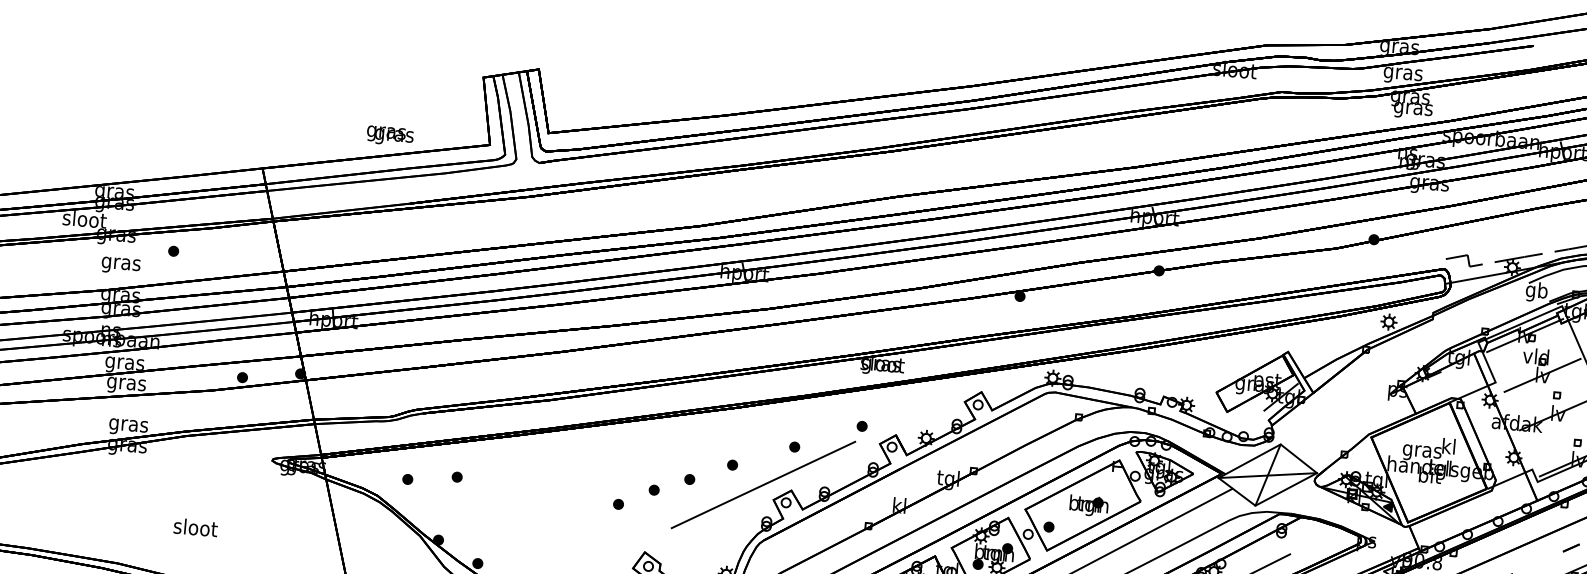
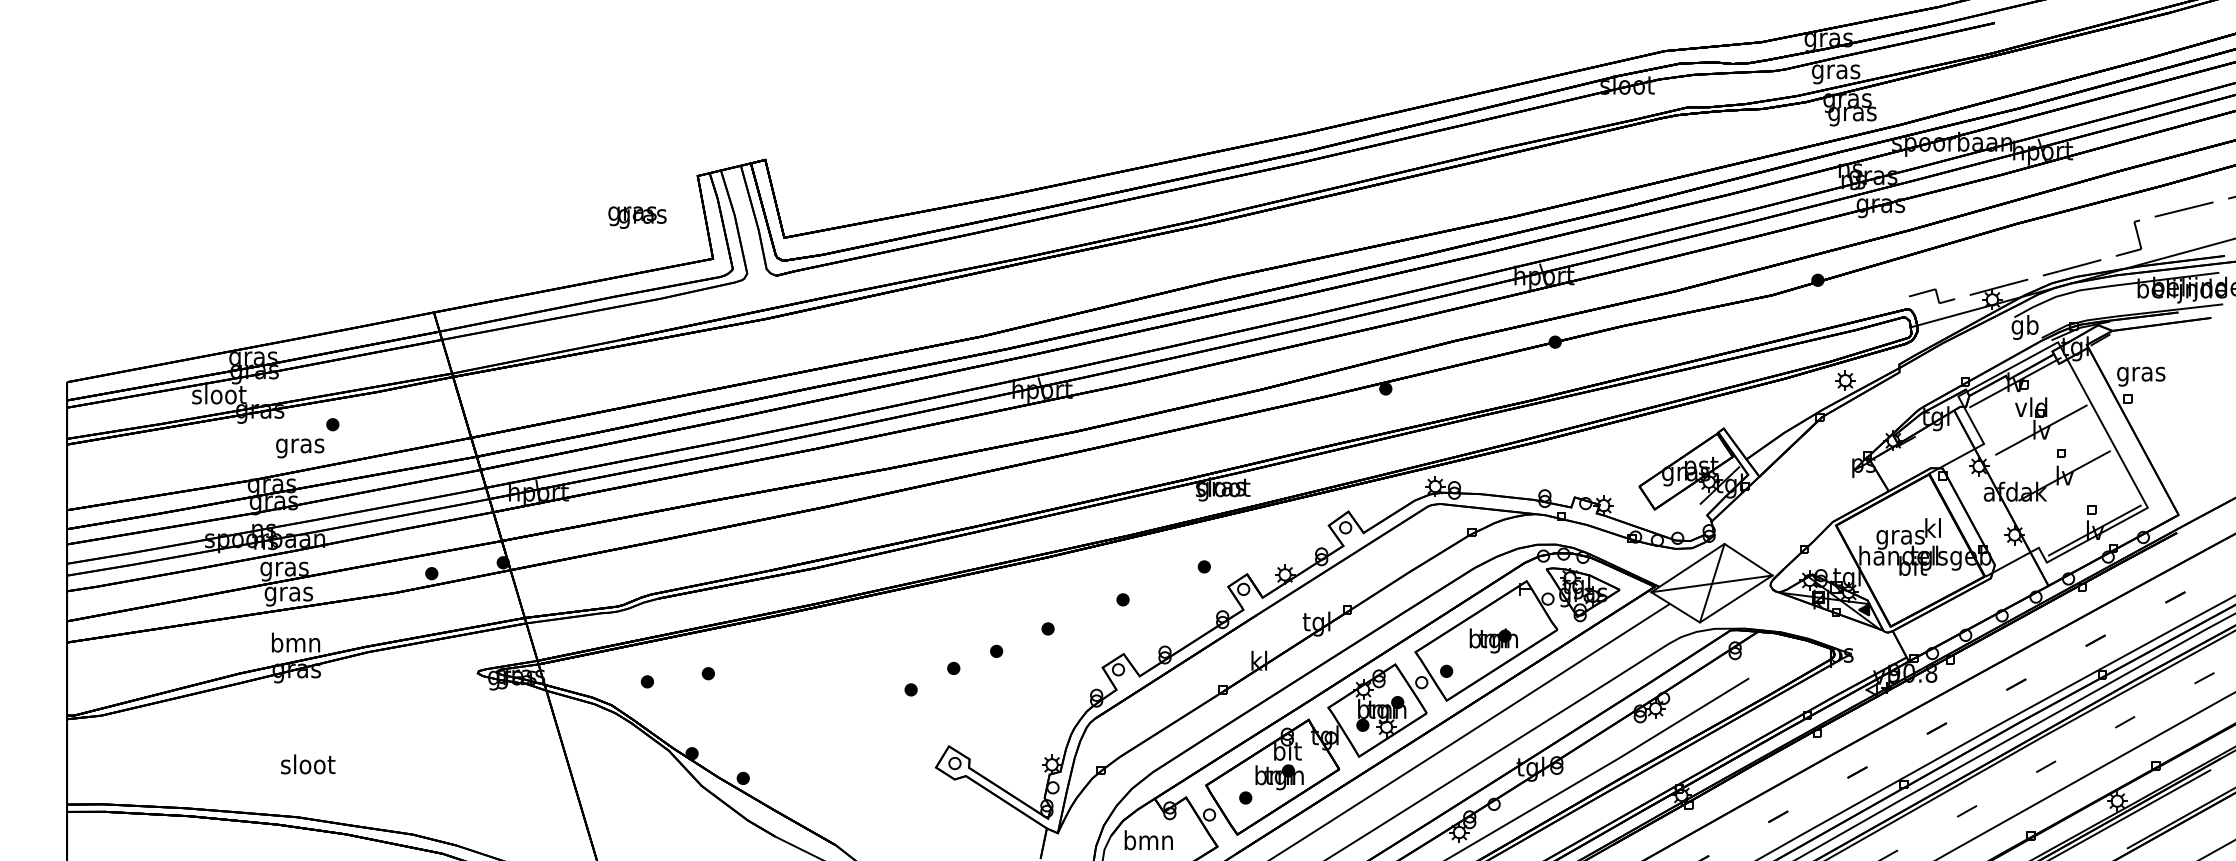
text: (390, 136) -> (637, 217), moved
text: (121, 265) -> (300, 448), moved
text: (129, 424) -> (296, 644), gras -> bmn
line: (763, 484) -> (1088, 649), removed
text: (196, 527) -> (308, 764), moved

